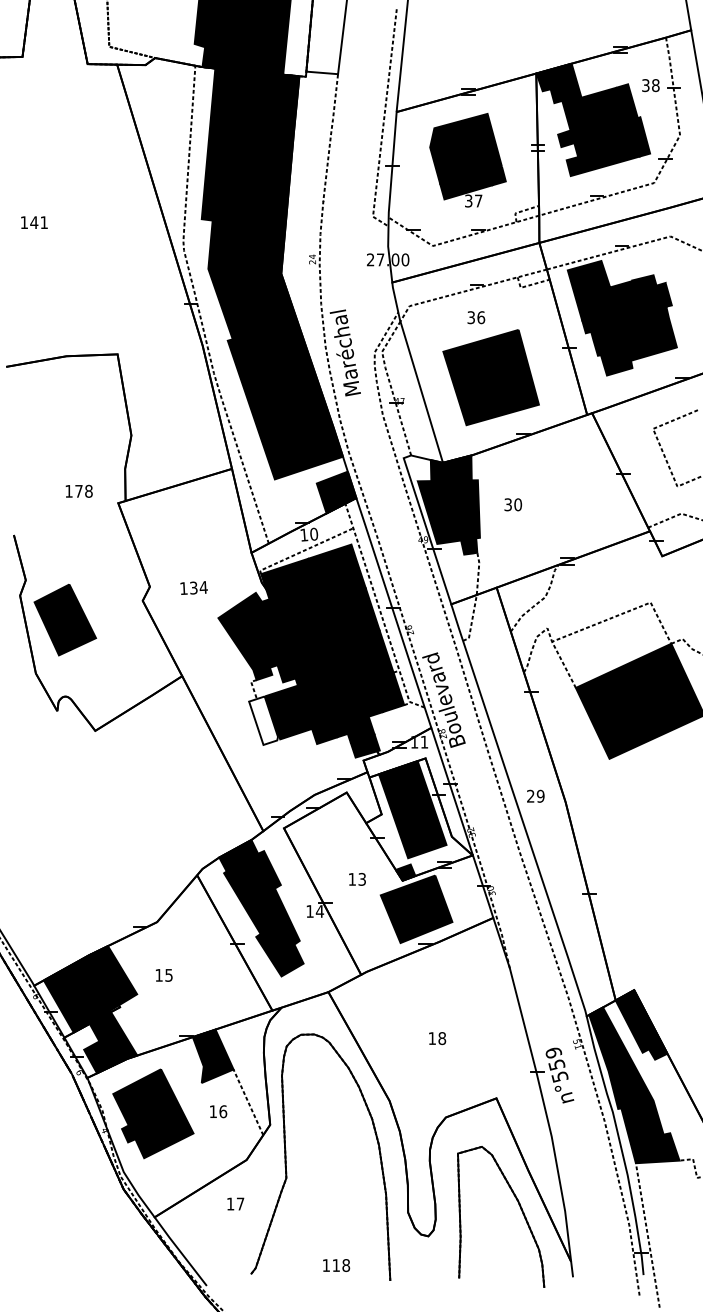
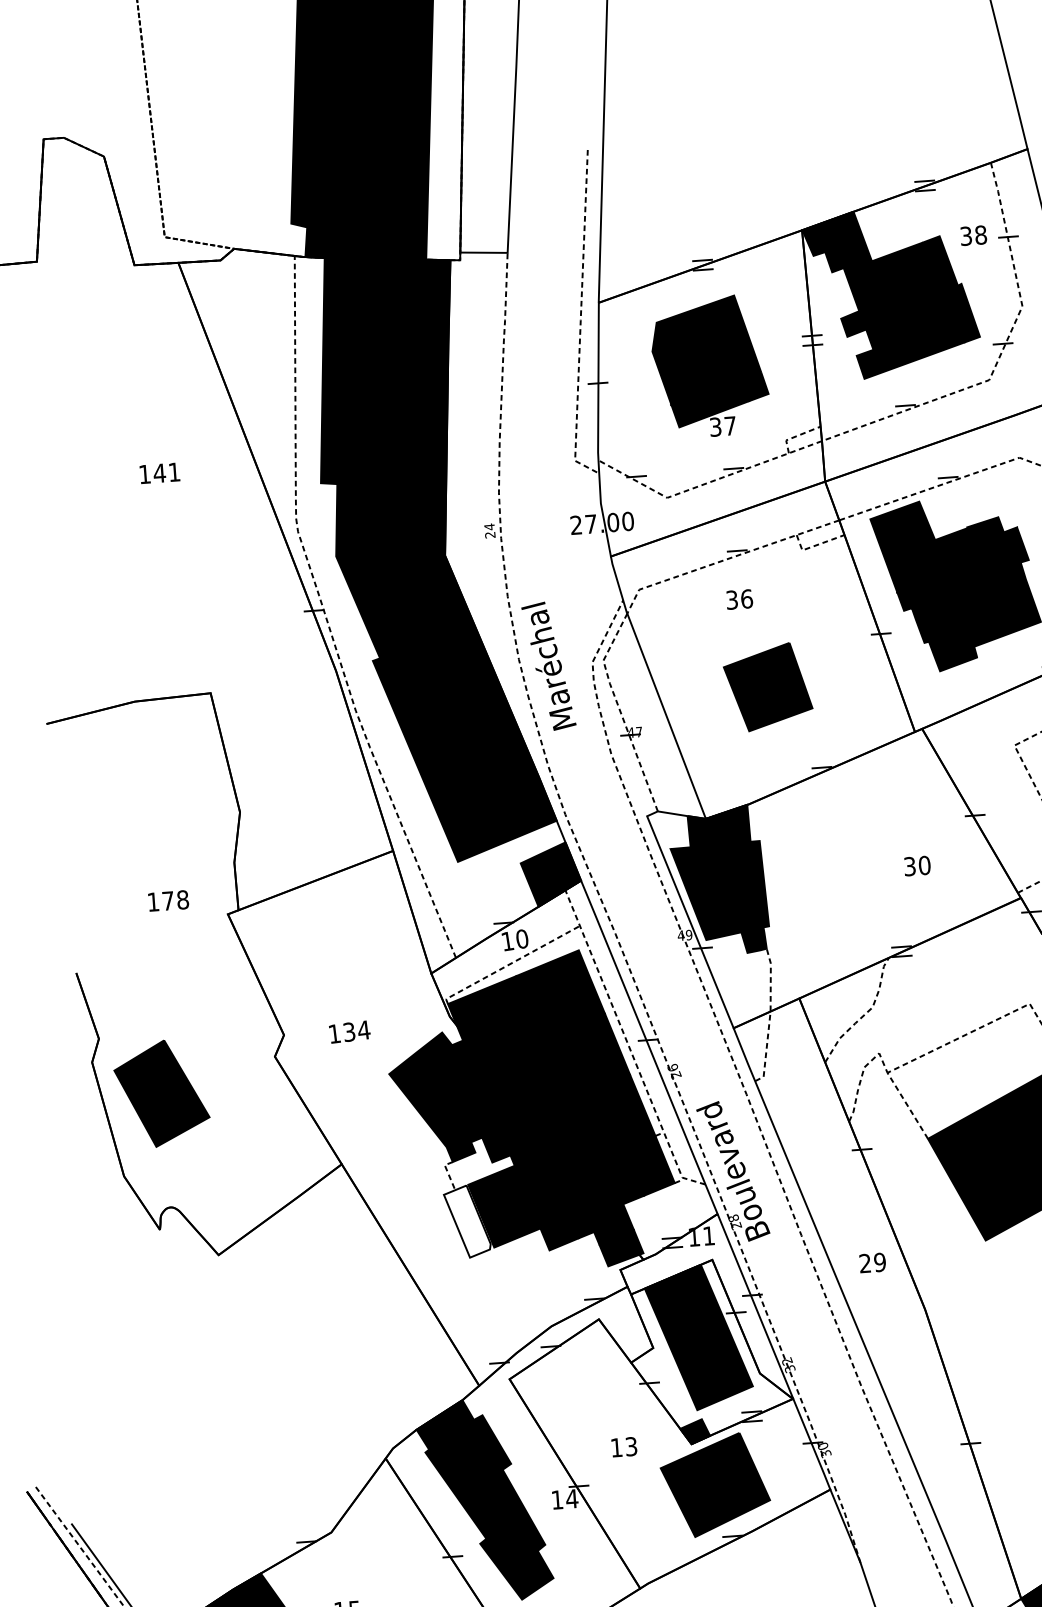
text: (34, 222) -> (159, 473), moved
part: (490, 377) -> (767, 686), size x0.6
text: (513, 504) -> (917, 865), moved
text: (535, 795) -> (872, 1261), moved

